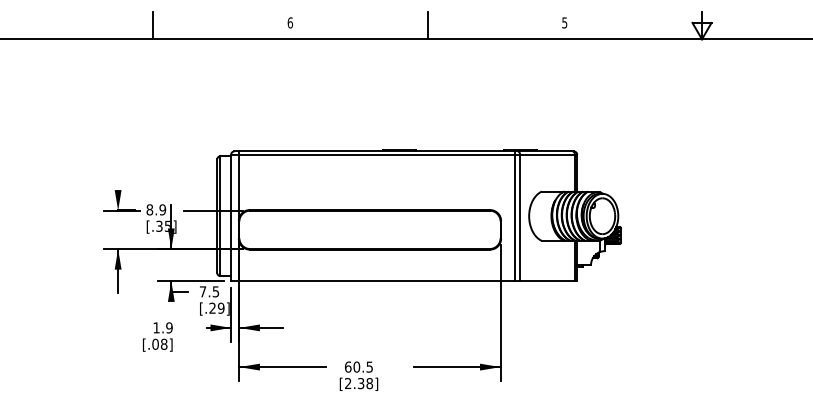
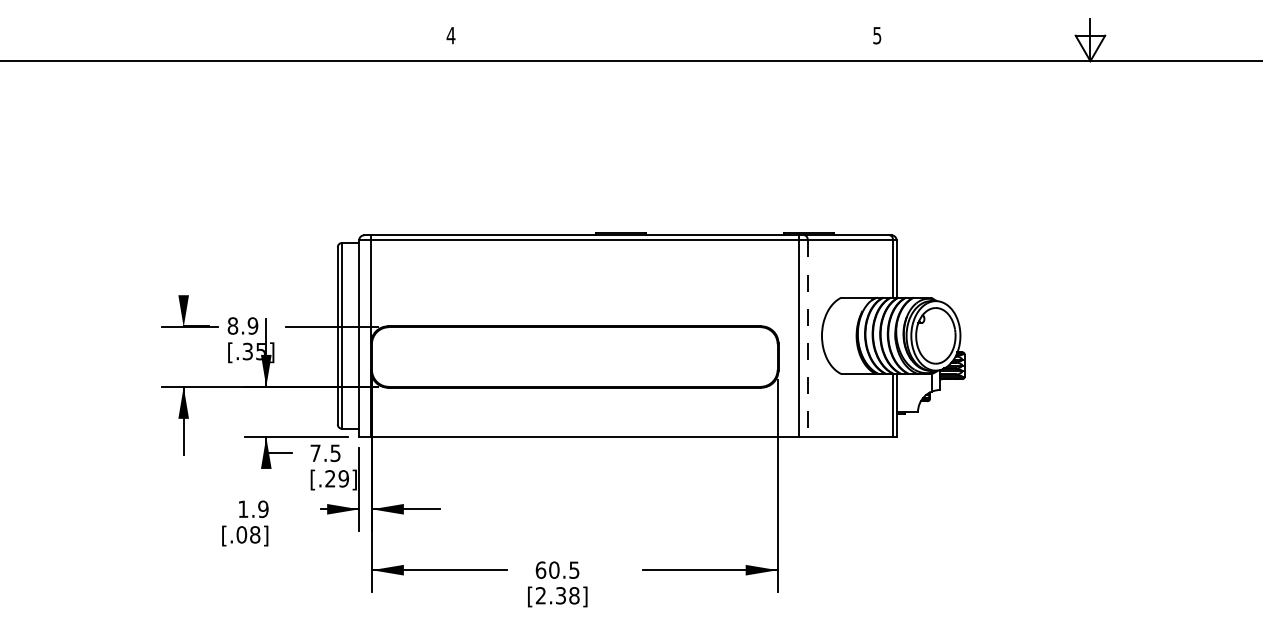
text: (290, 22) -> (451, 35), 6 -> 4
line: (153, 25) -> (238, 39), removed
line: (427, 25) -> (664, 39), removed
line: (520, 218) -> (808, 339), solid -> dashed

